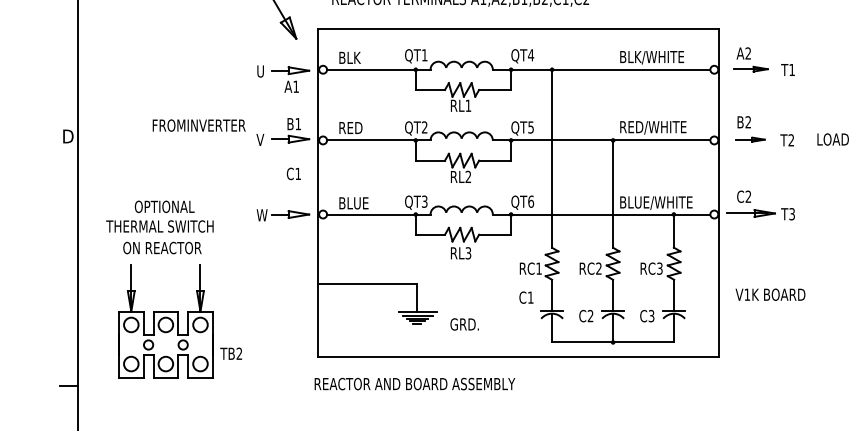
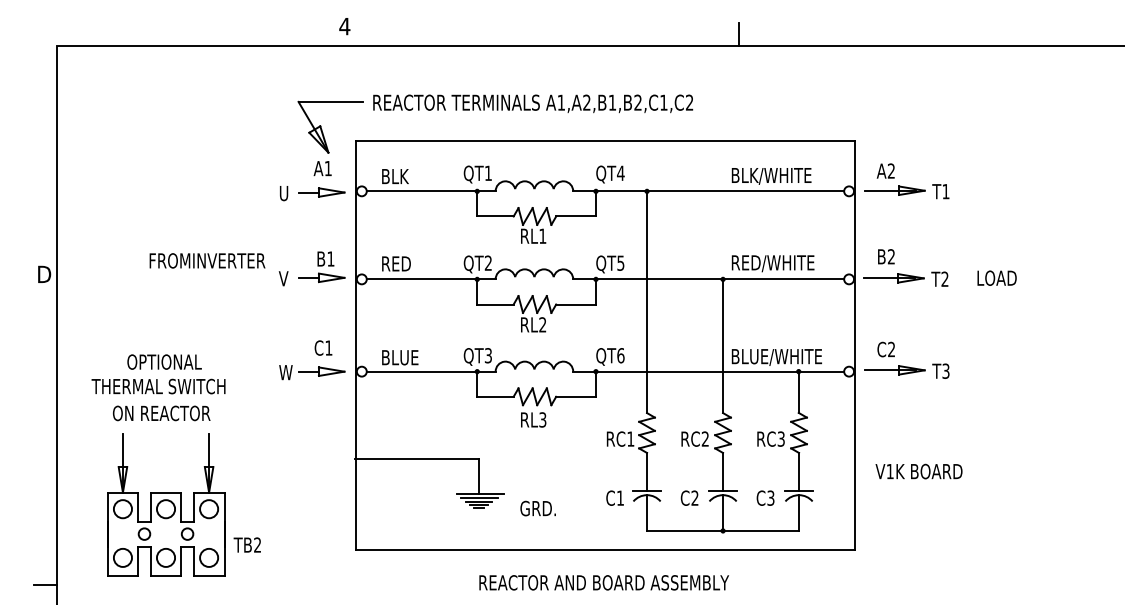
part: (750, 69) -> (894, 190), size x1.43
text: (291, 86) -> (322, 168), moved
part: (749, 139) -> (893, 278), size x1.67
text: (293, 173) -> (323, 347), moved
text: (525, 297) -> (614, 497), moved
text: (414, 383) -> (603, 582), moved

